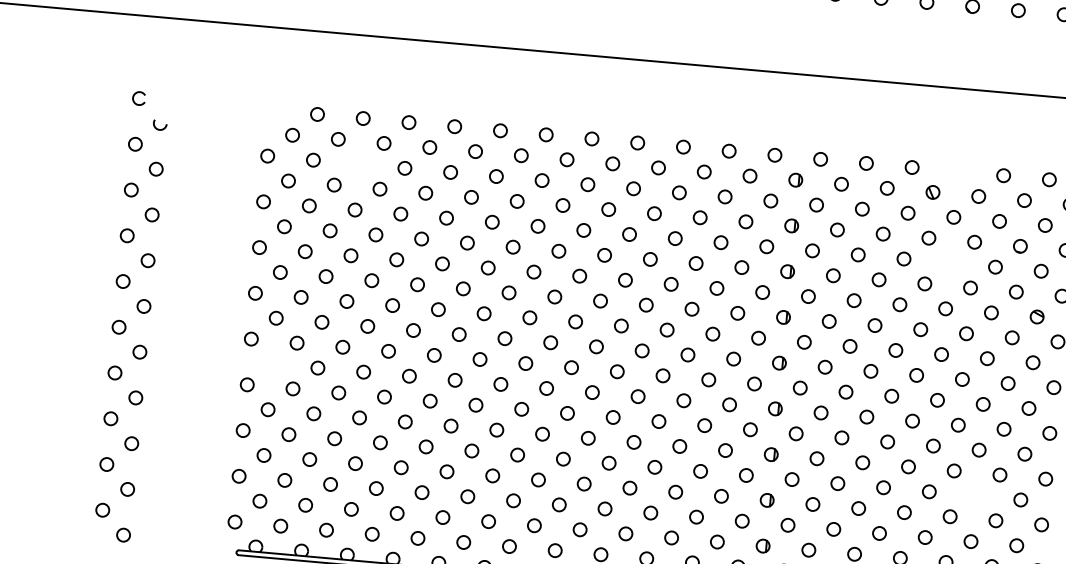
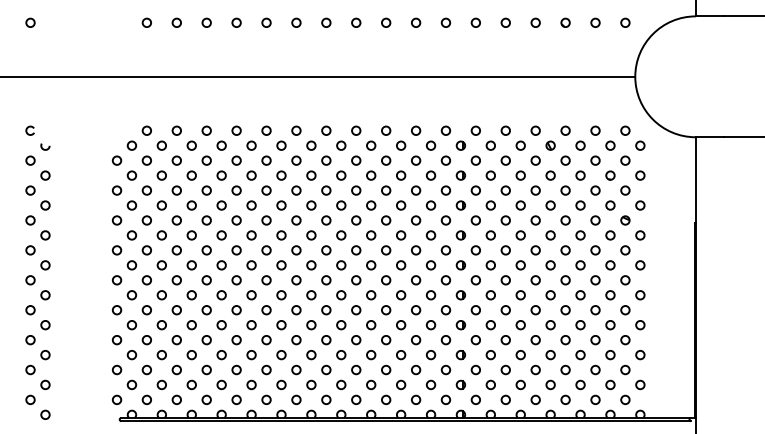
circle: (358, 163) -> (176, 160), added
circle: (957, 171) -> (565, 130), added
circle: (949, 262) -> (565, 190), added
circle: (271, 364) -> (131, 295), added
circle: (974, 496) -> (595, 340), added

